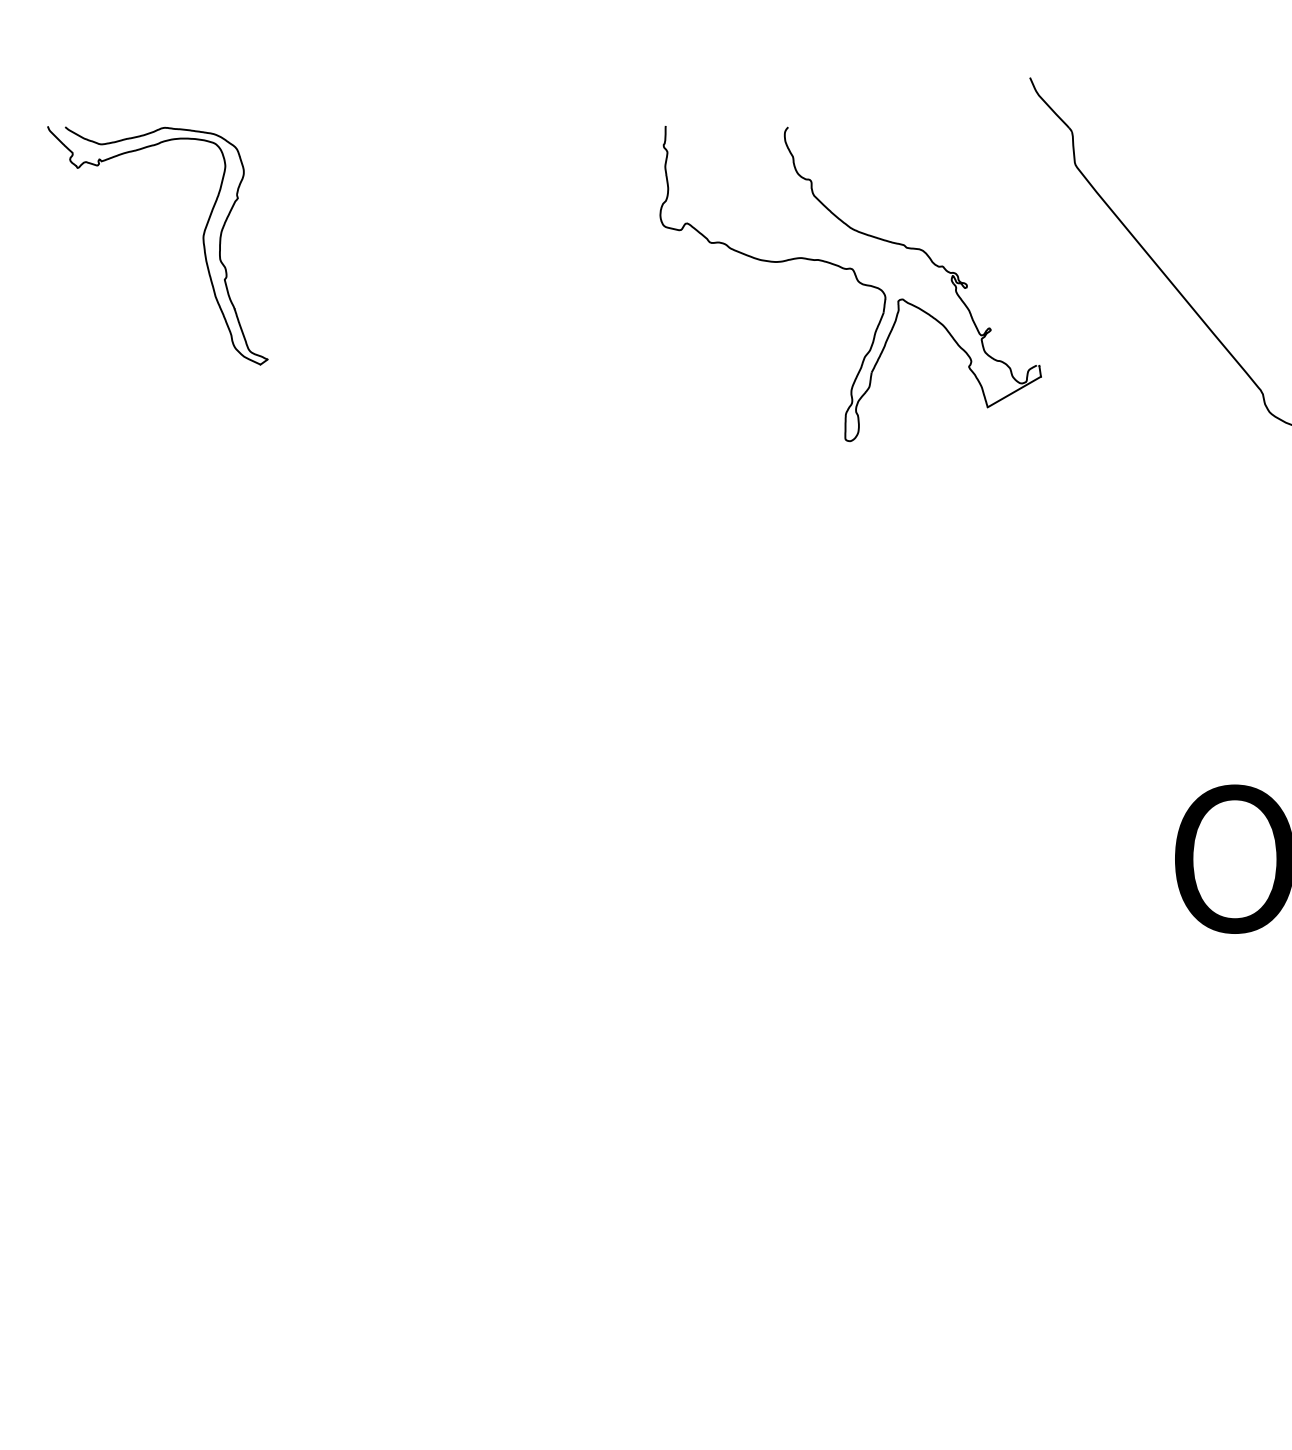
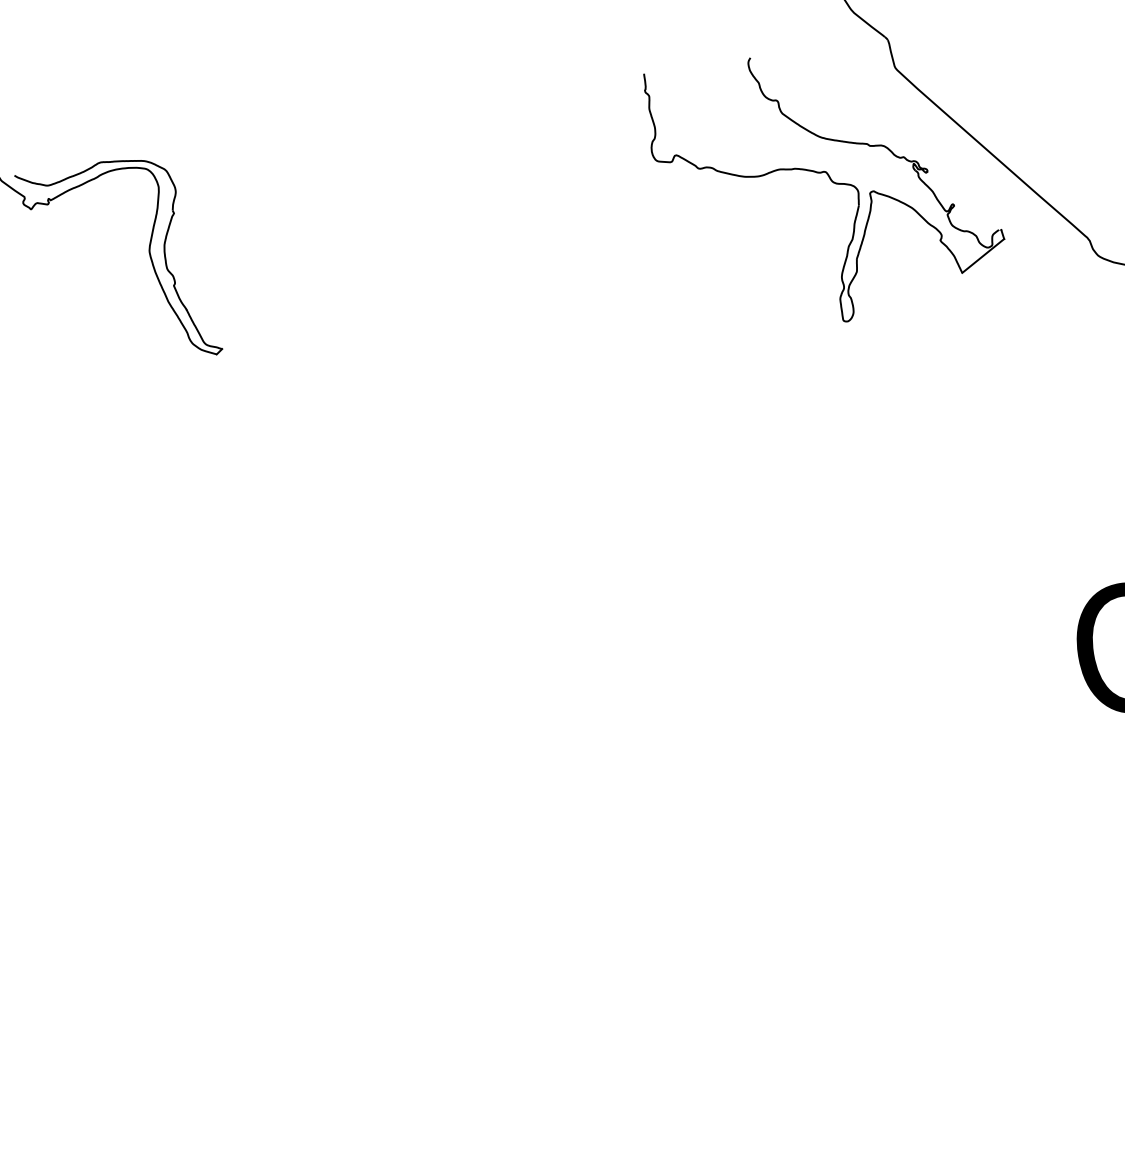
part: (856, 280) -> (830, 181), moved

